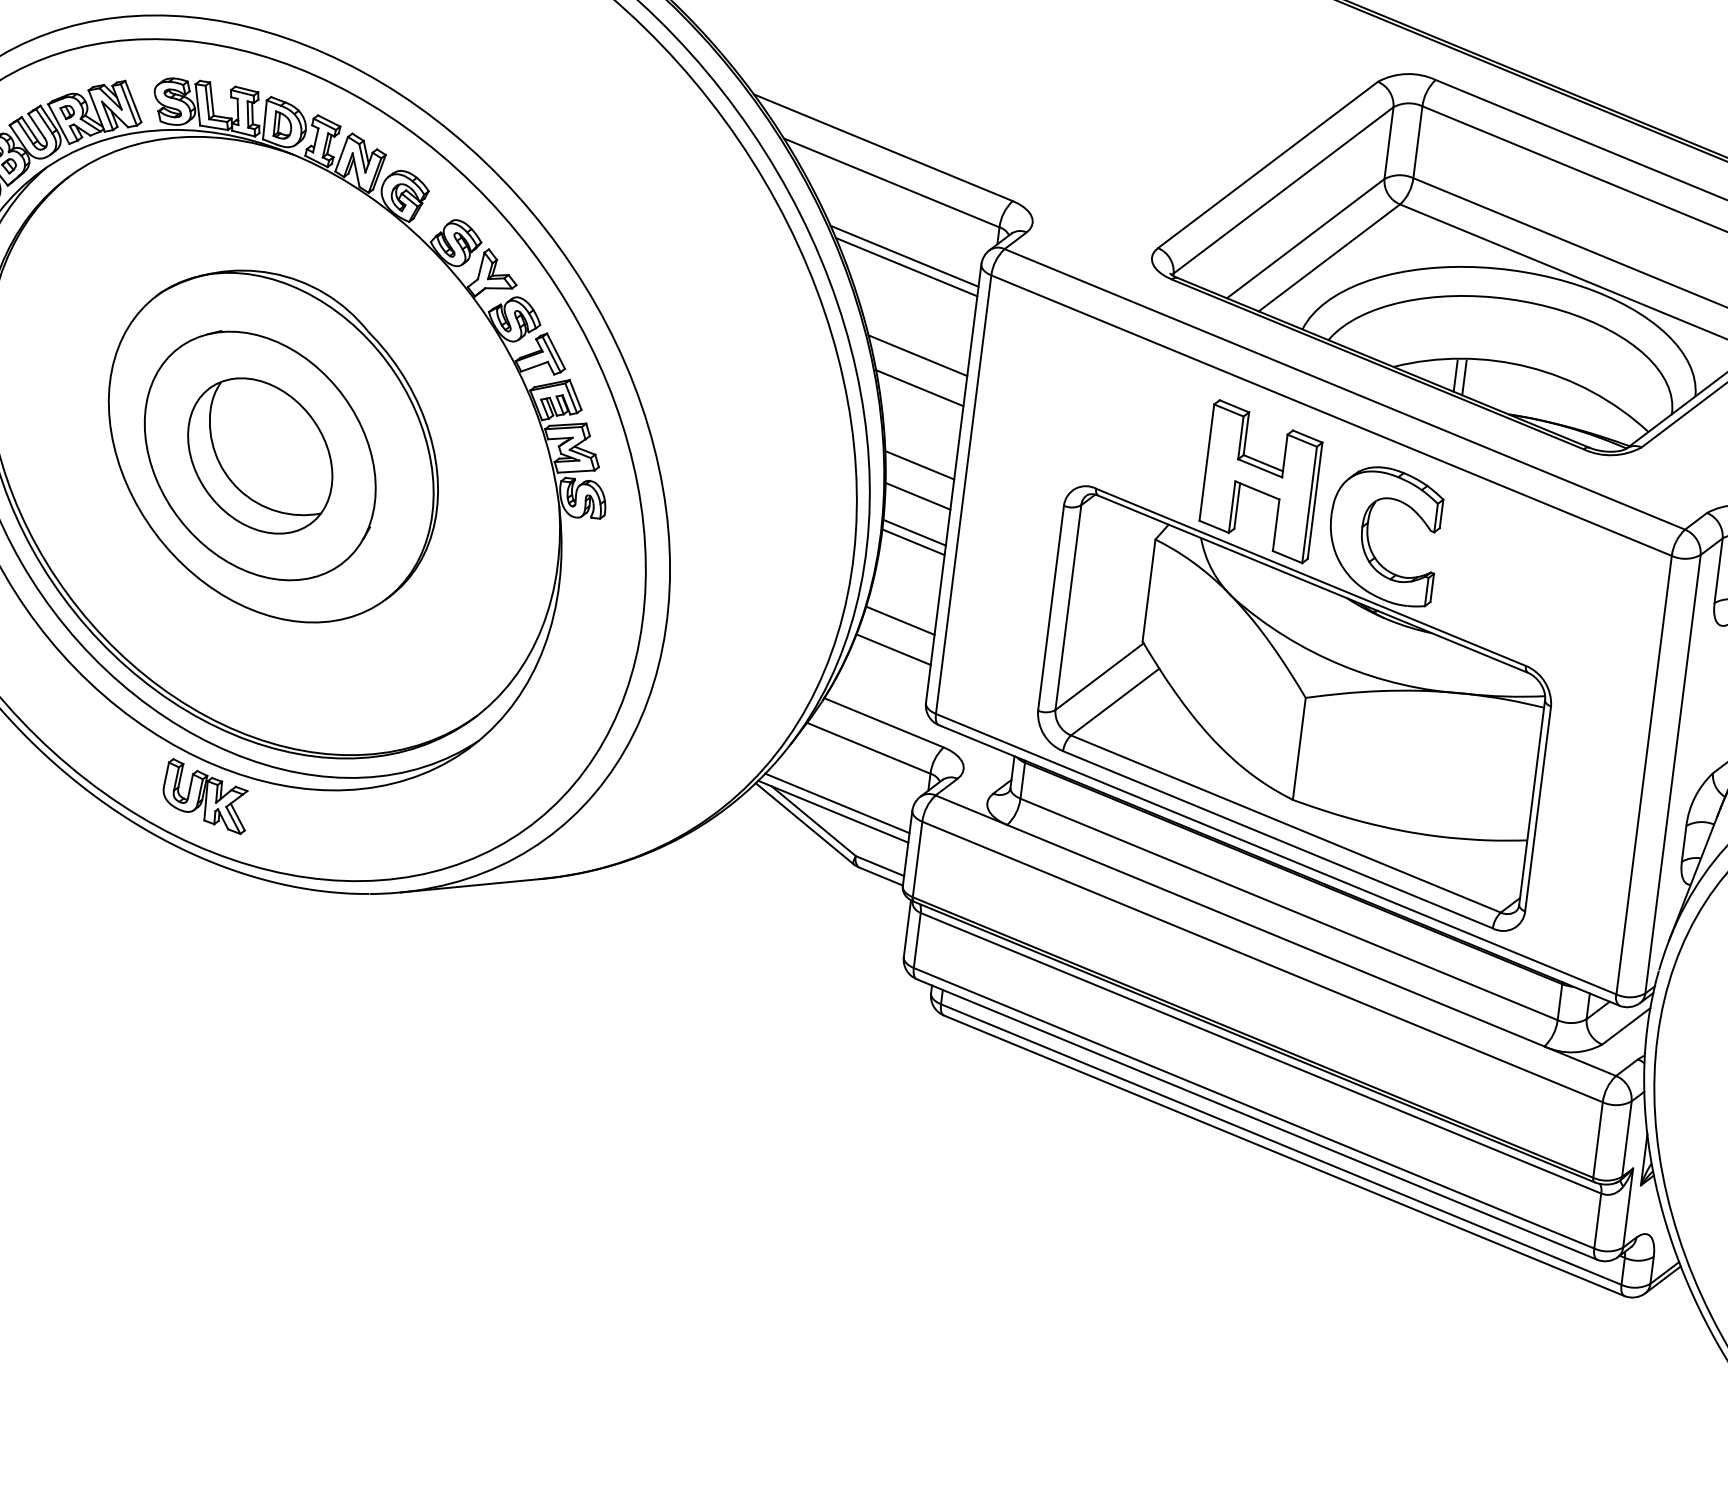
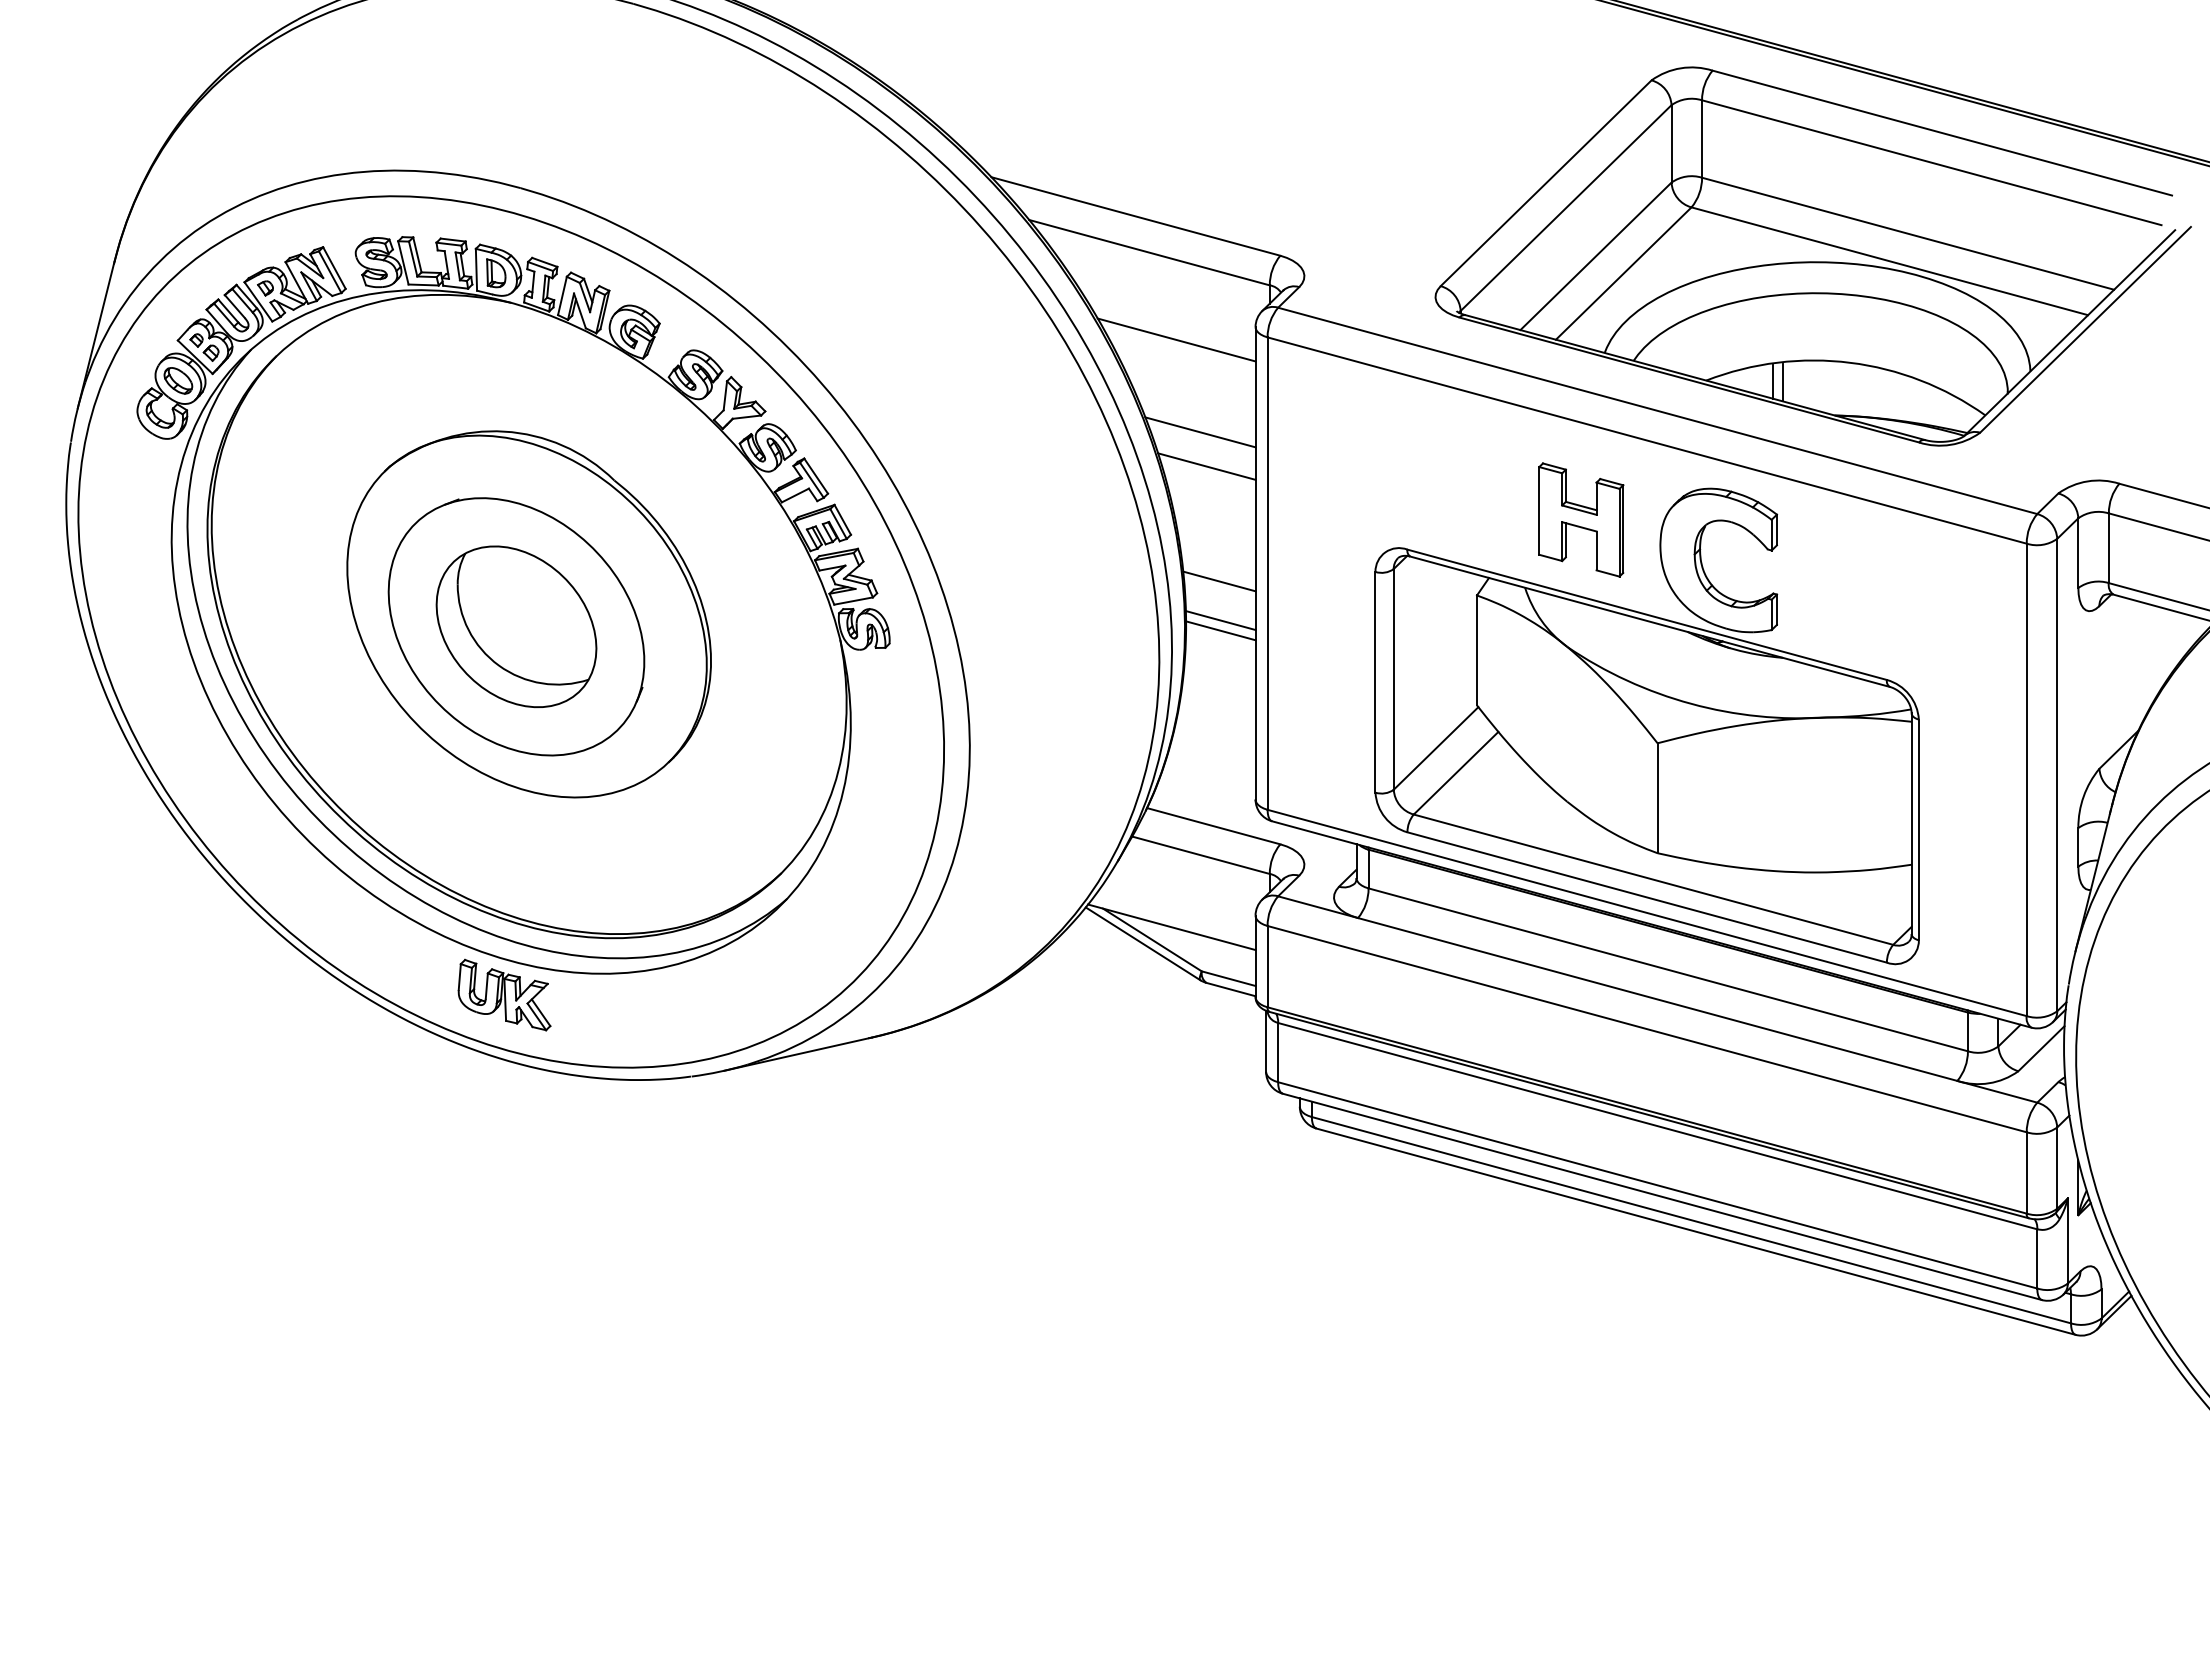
line: (904, 255) -> (1172, 328), removed
line: (919, 464) -> (1216, 547), removed
part: (1261, 481) -> (1581, 519), size x0.7
line: (900, 620) -> (1217, 715), removed
line: (893, 649) -> (1213, 747), removed
line: (836, 802) -> (1174, 917), removed

